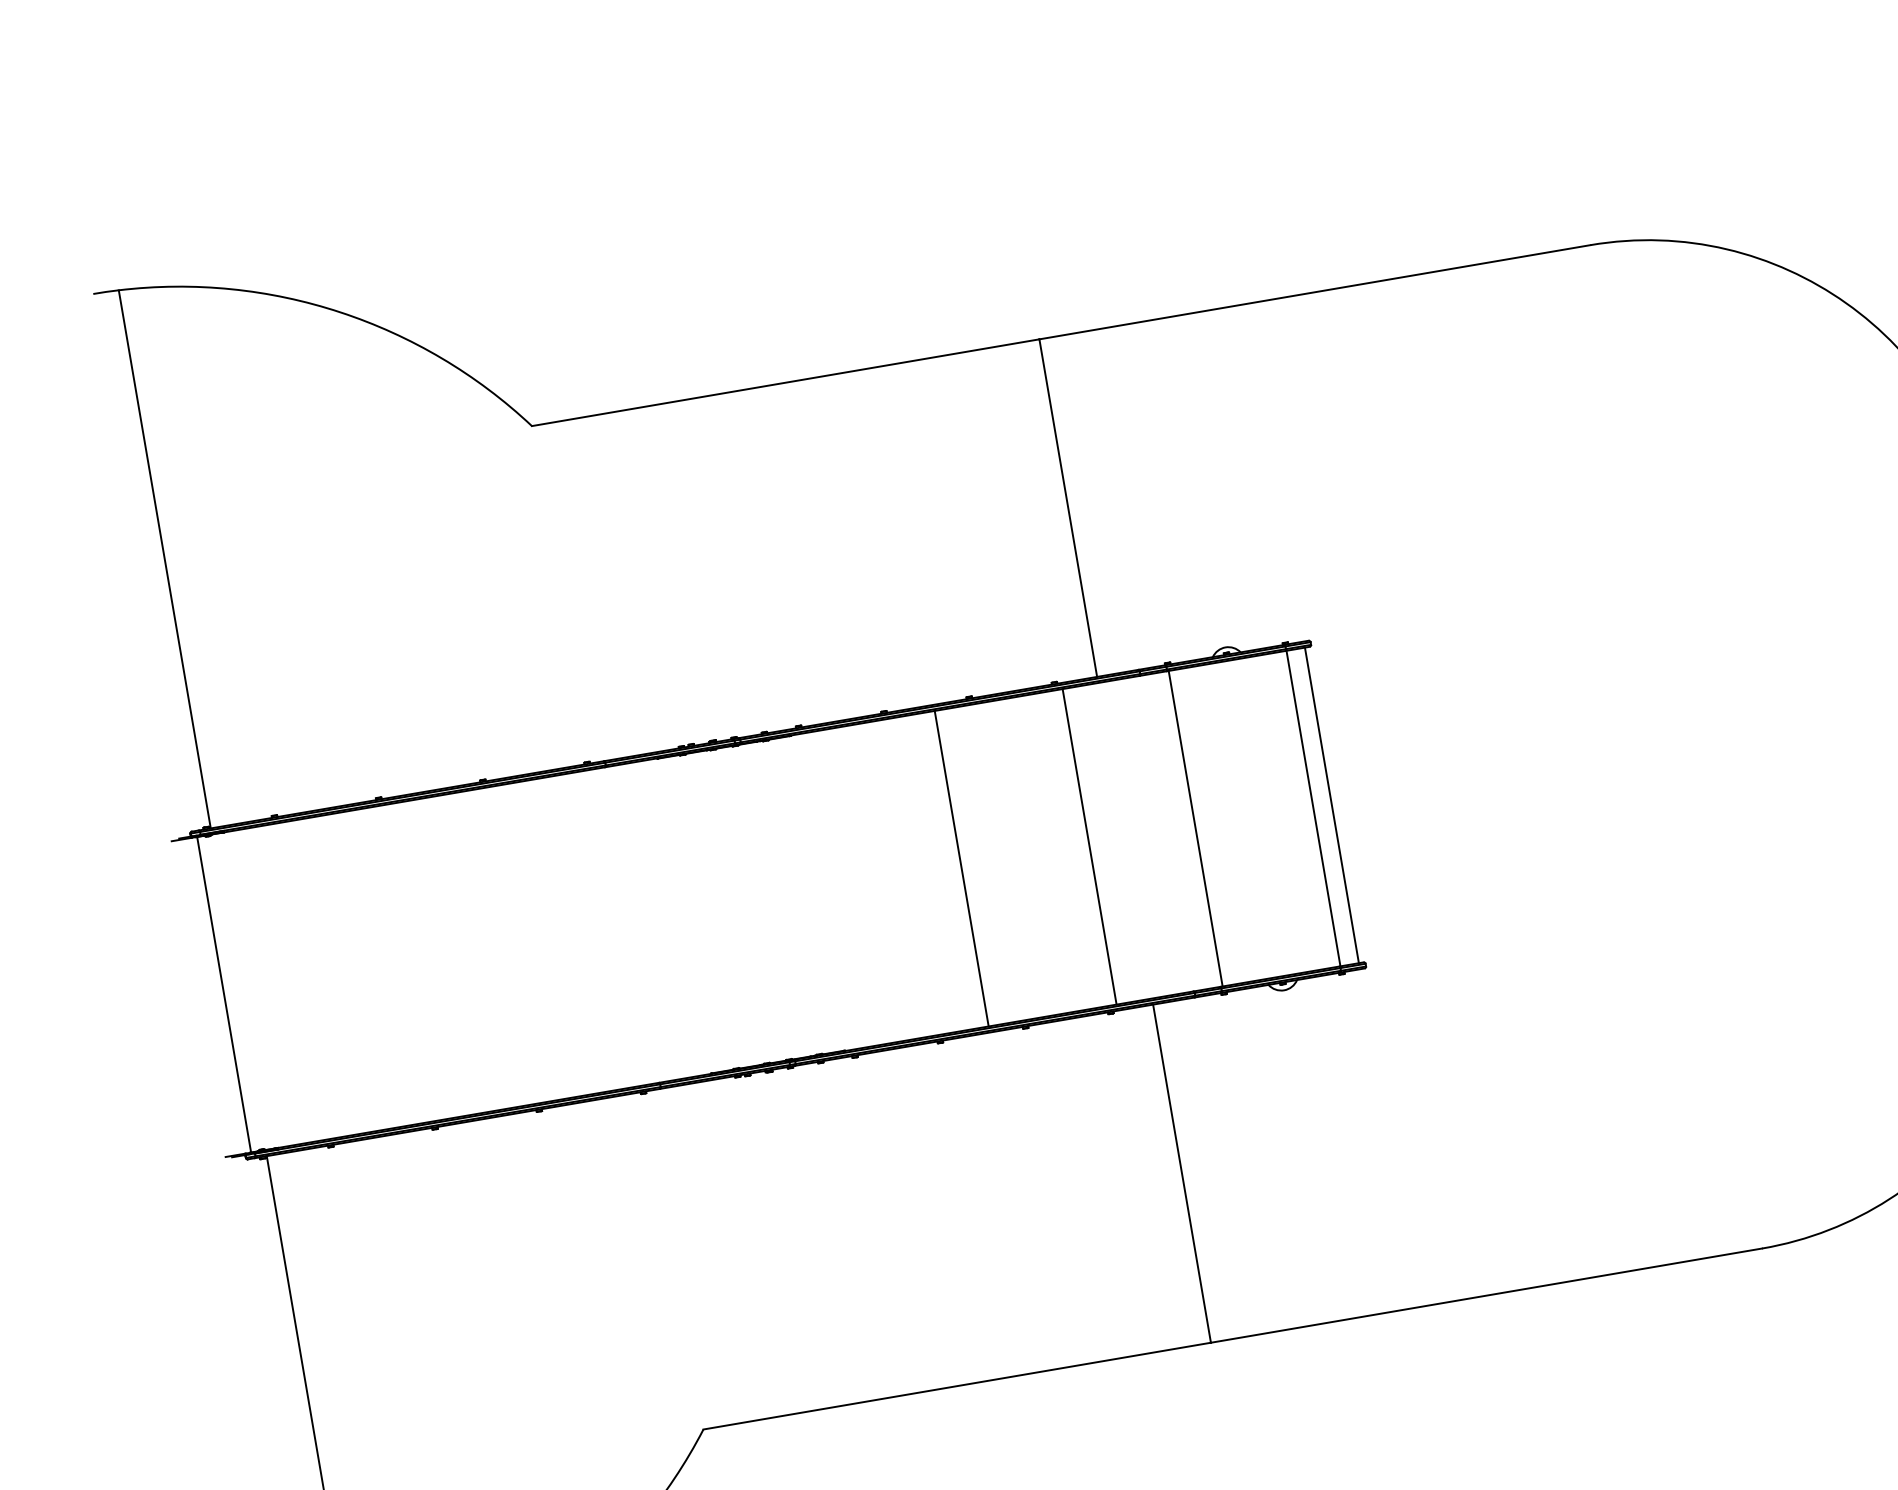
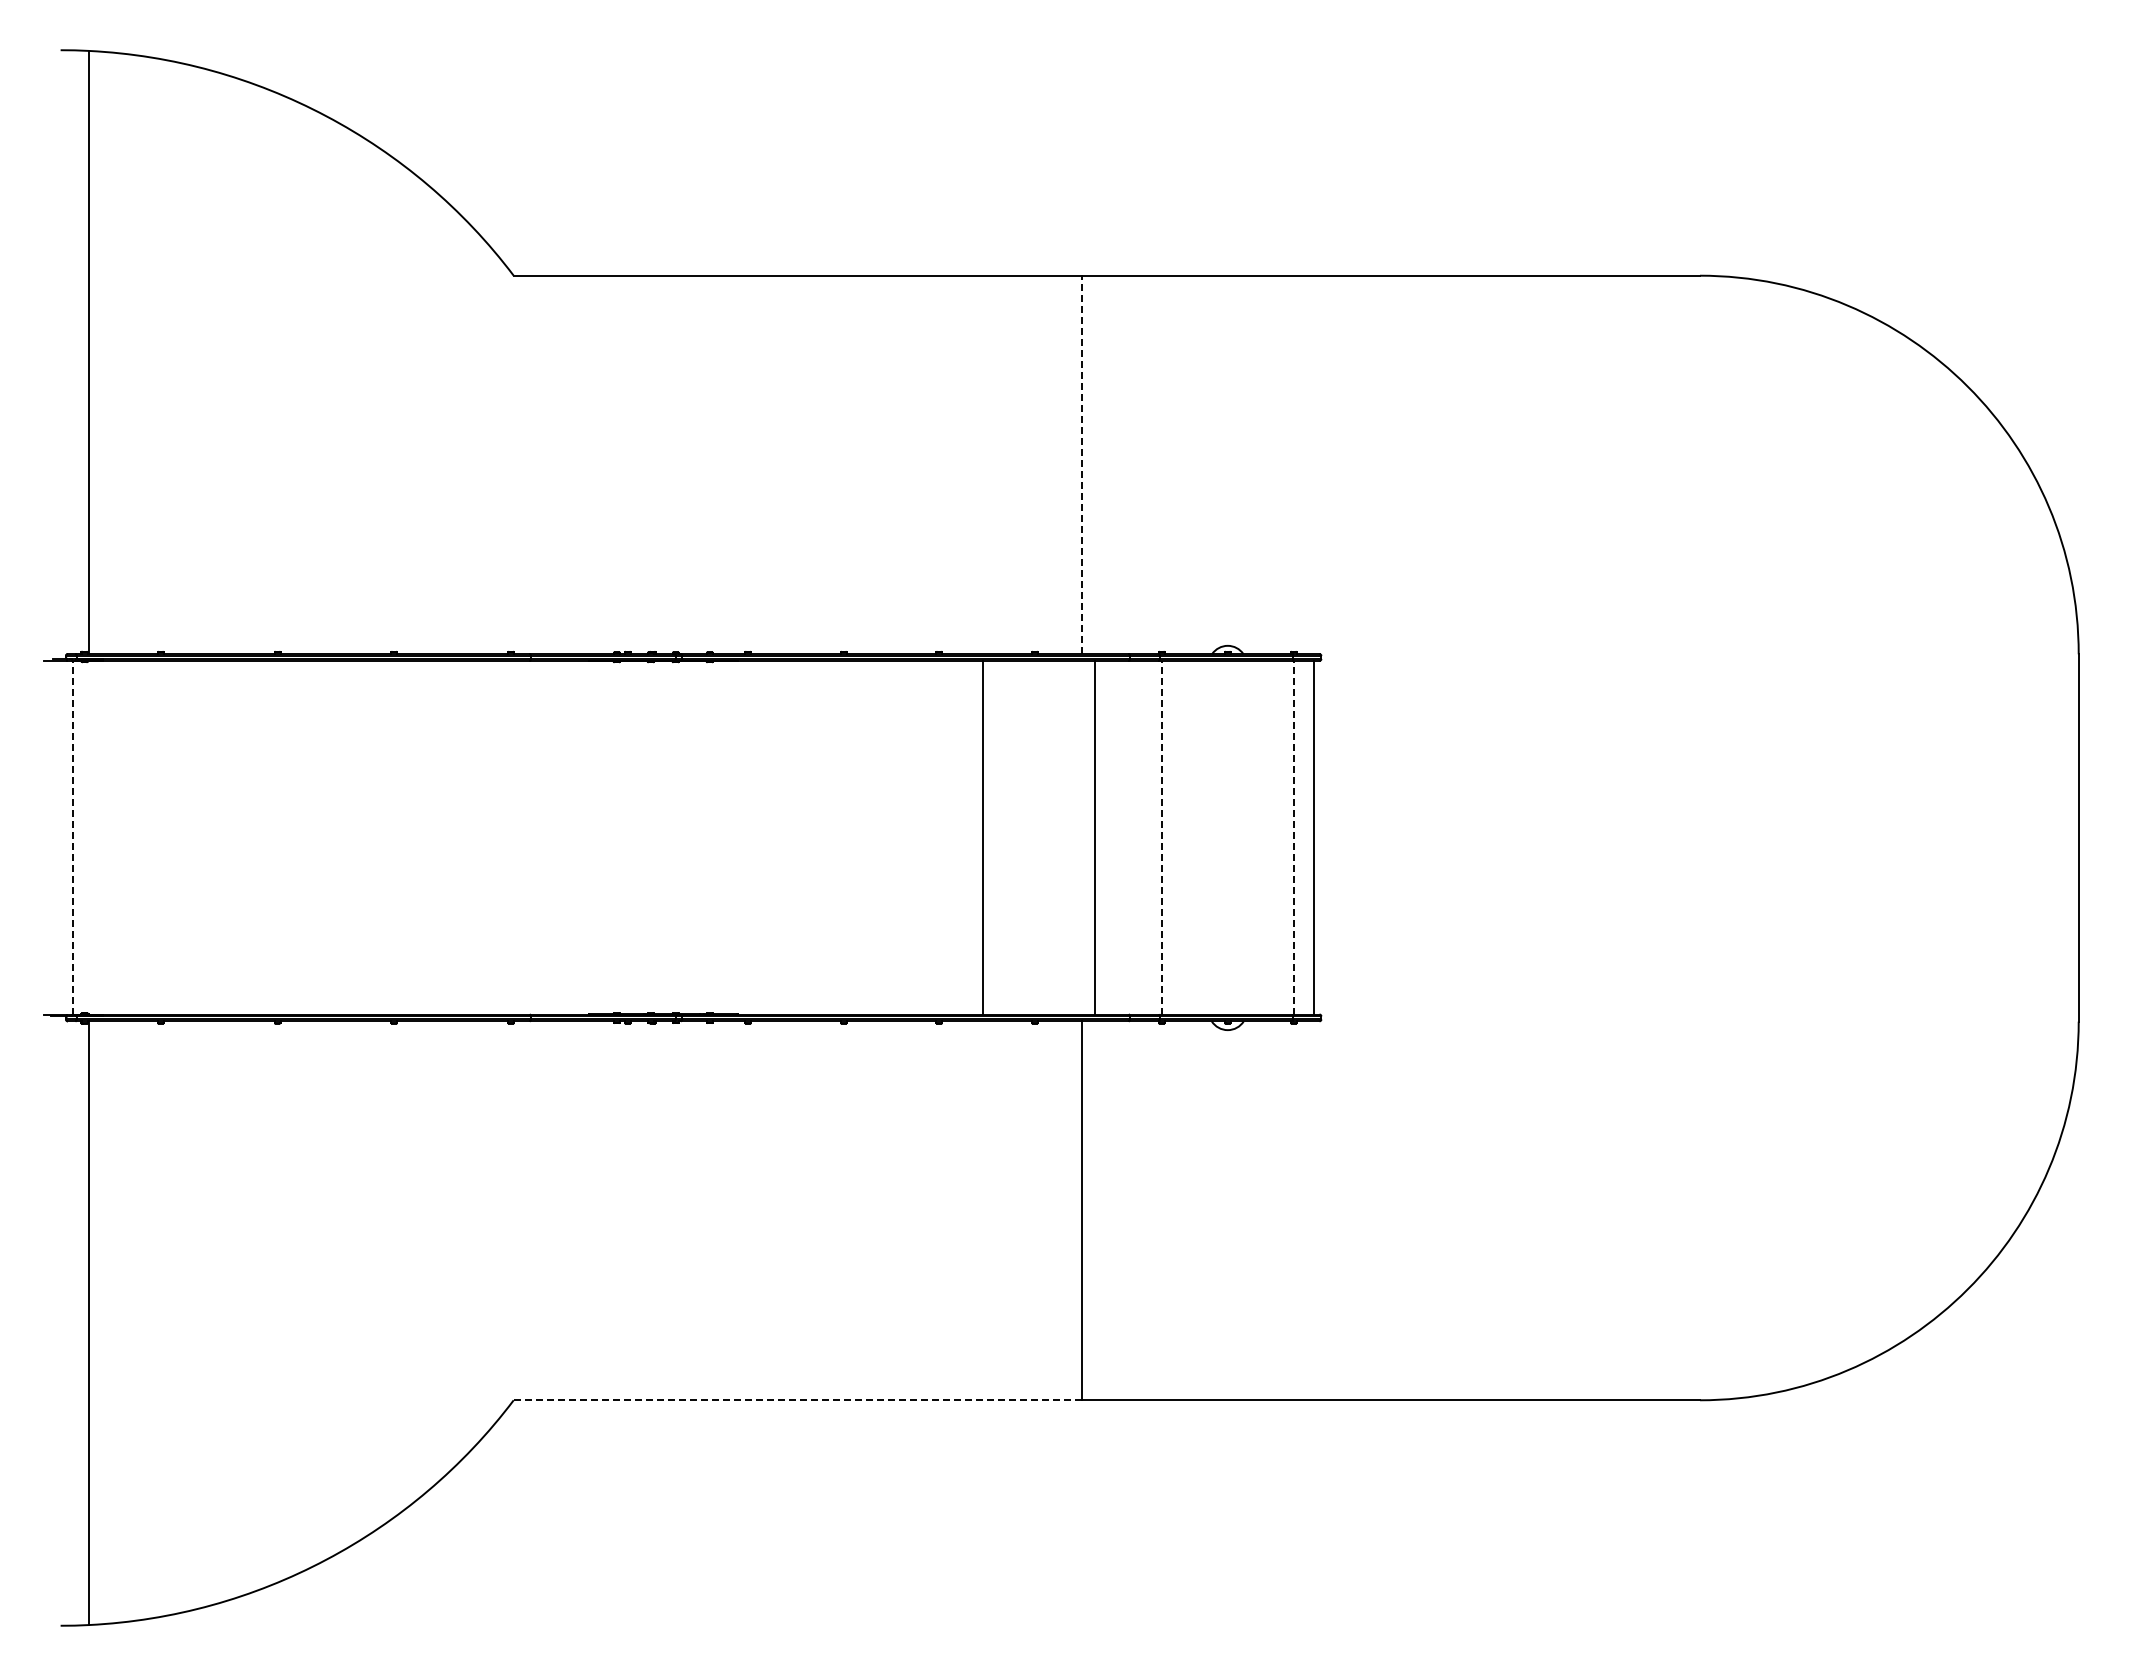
line: (1068, 507) -> (1082, 464), solid -> dashed
line: (1313, 808) -> (1293, 837), solid -> dashed
line: (1195, 828) -> (1161, 837), solid -> dashed
line: (1089, 846) -> (1094, 837), moved
line: (961, 868) -> (983, 837), moved
line: (223, 994) -> (72, 837), solid -> dashed
line: (957, 1386) -> (798, 1400), solid -> dashed

